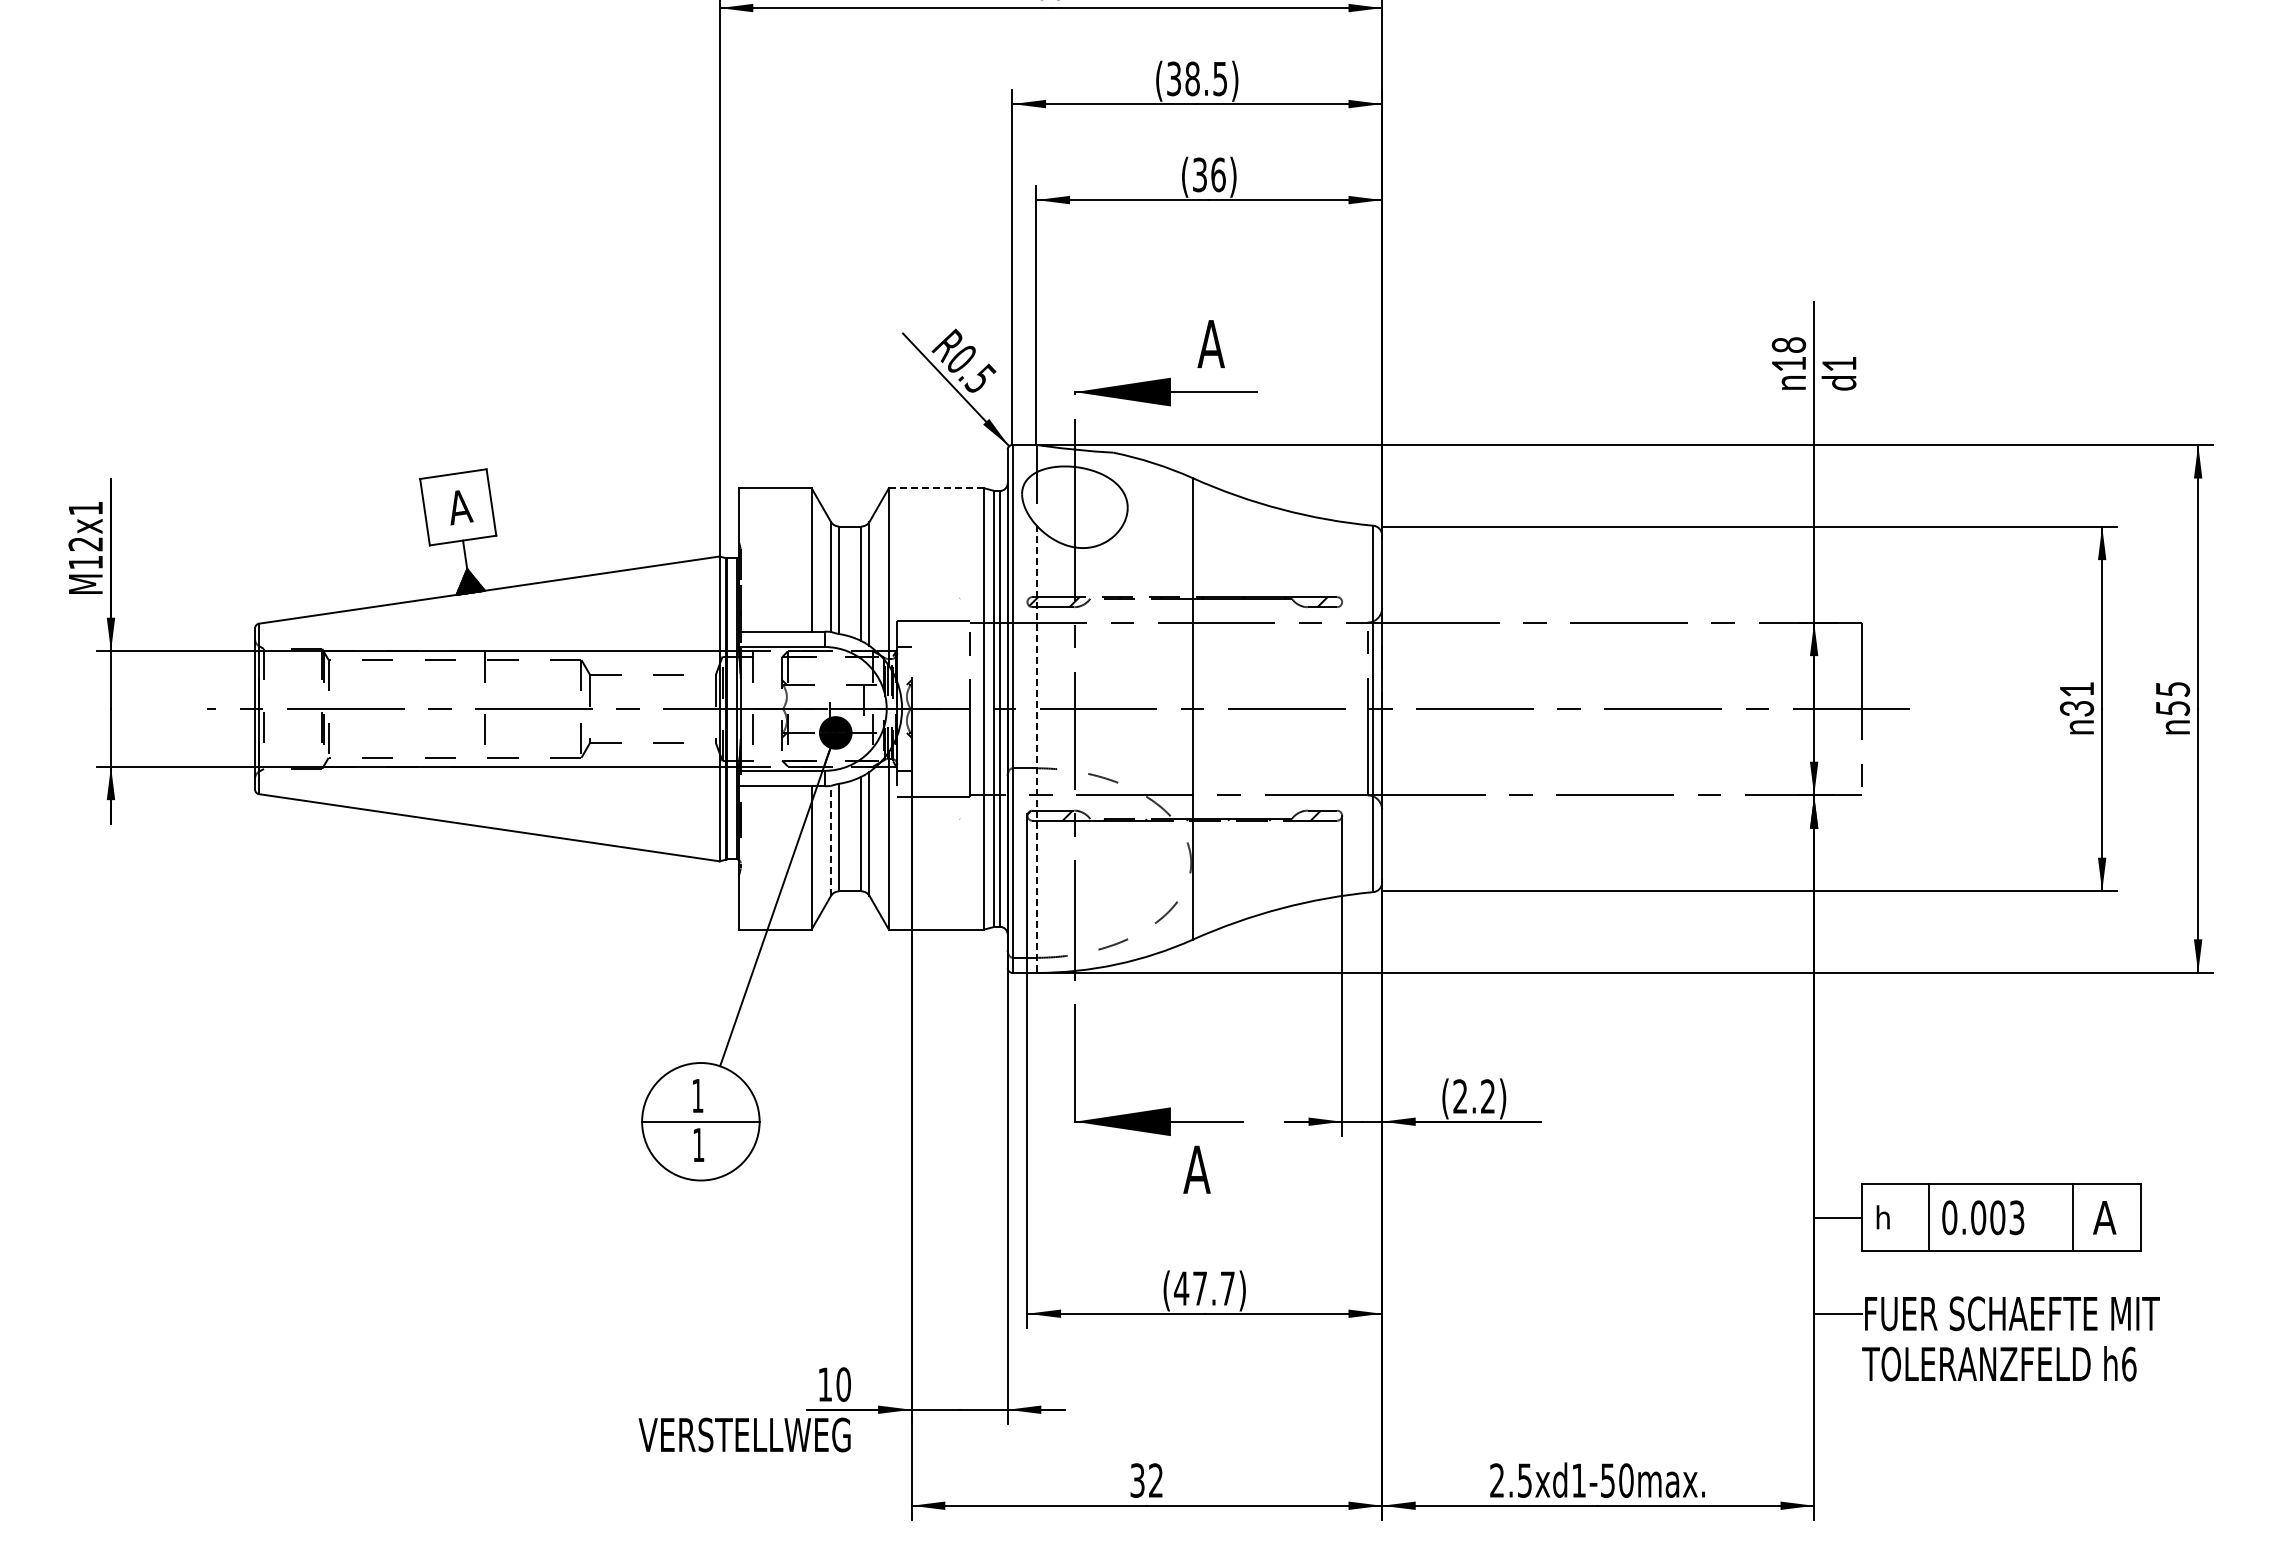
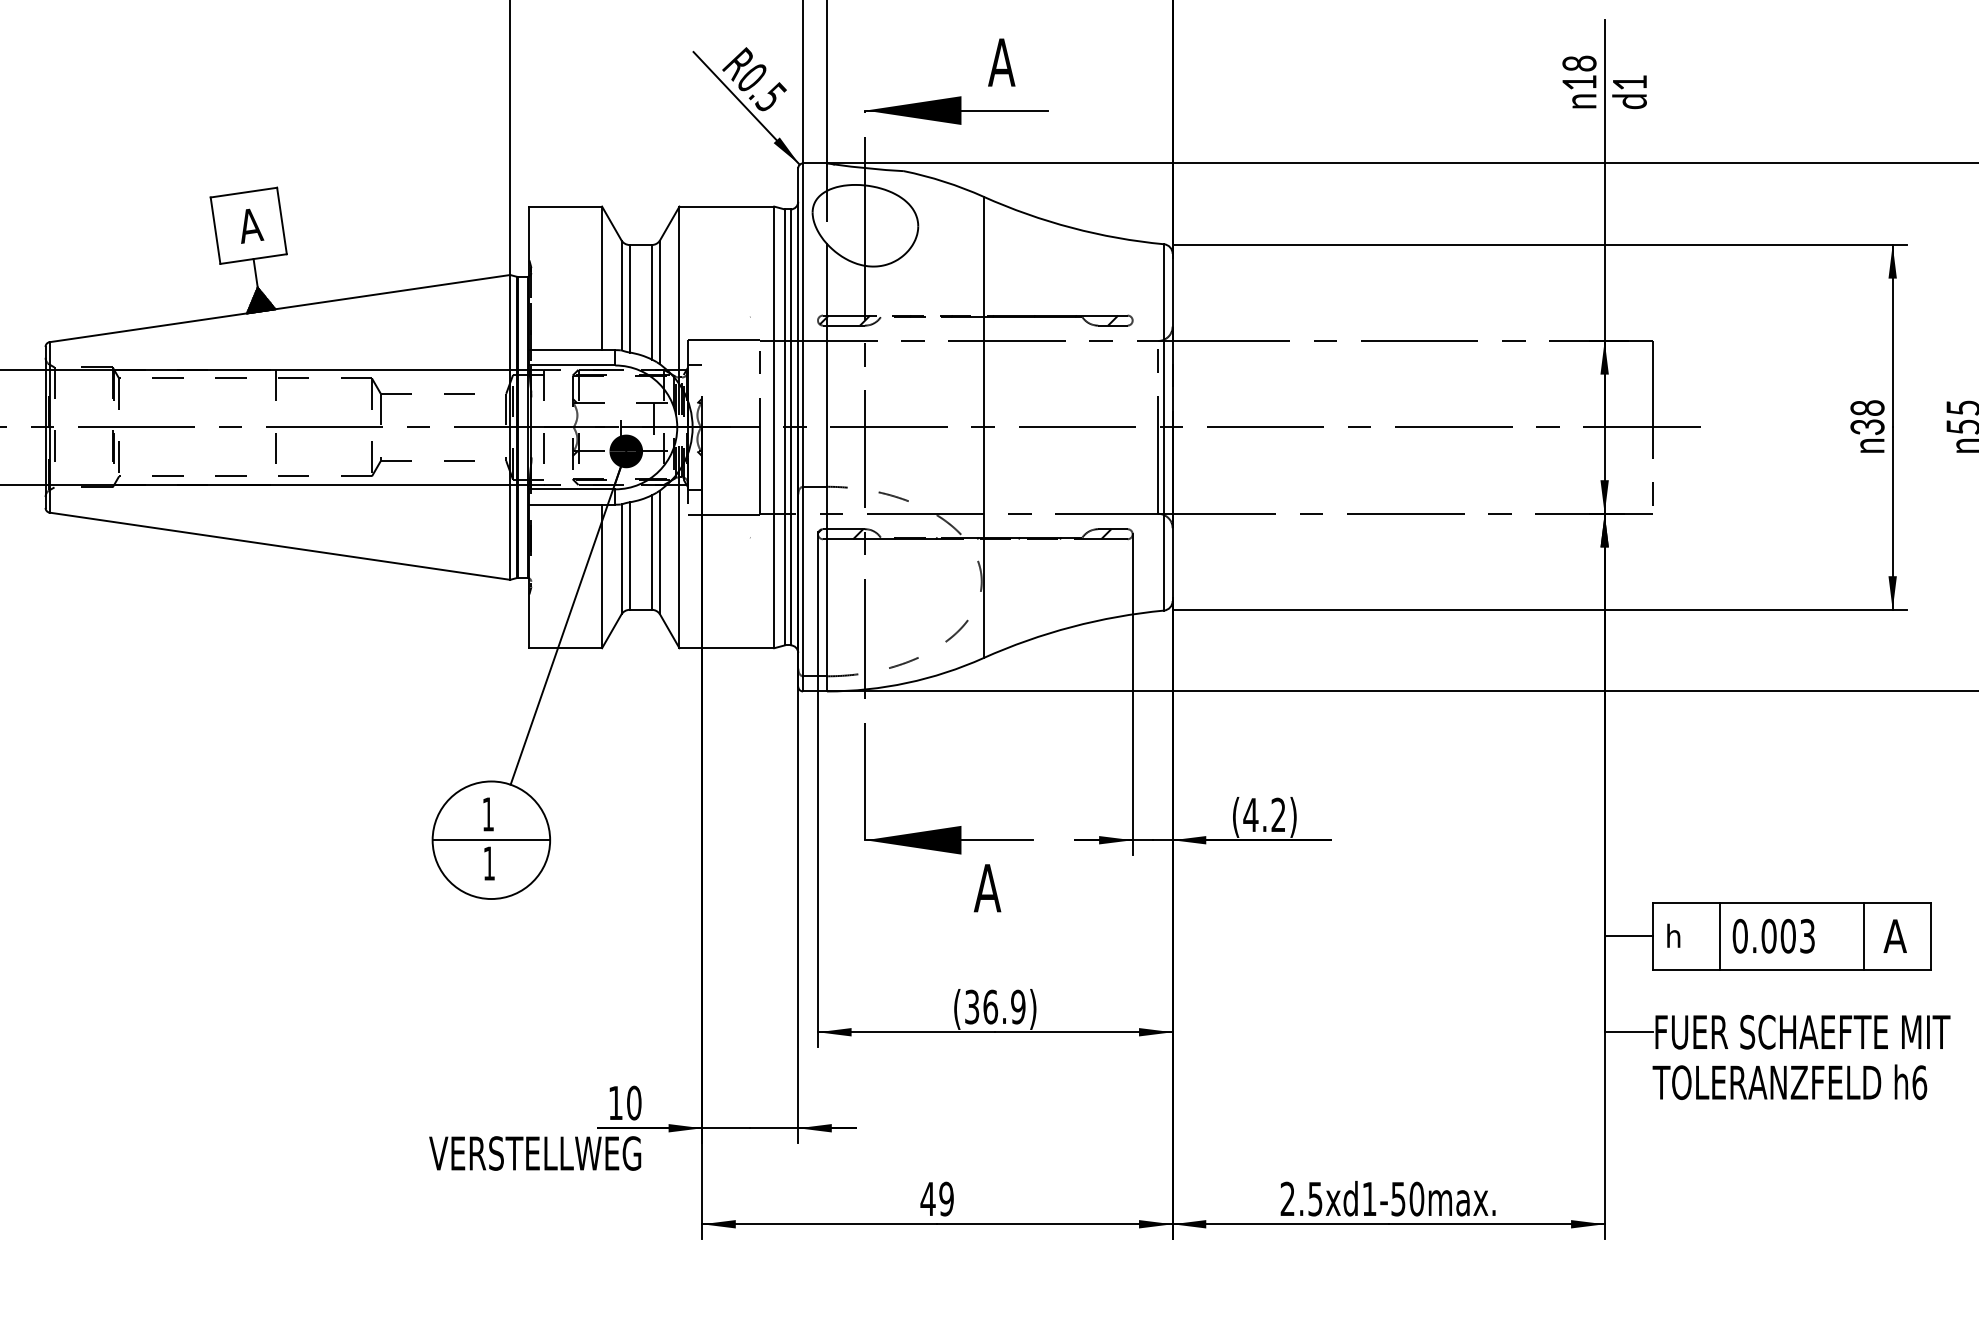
line: (936, 488) -> (727, 206), dashed -> solid
text: (2076, 689) -> (1867, 407), 31 -> 38
line: (1036, 749) -> (827, 467), dashed -> solid
line: (831, 840) -> (622, 558), dashed -> solid
text: (1459, 1096) -> (1250, 814), (2.2) -> (4.2)
text: (1204, 1288) -> (995, 1006), (47.7) -> (36.9)
text: (1146, 1480) -> (937, 1198), 32 -> 49

